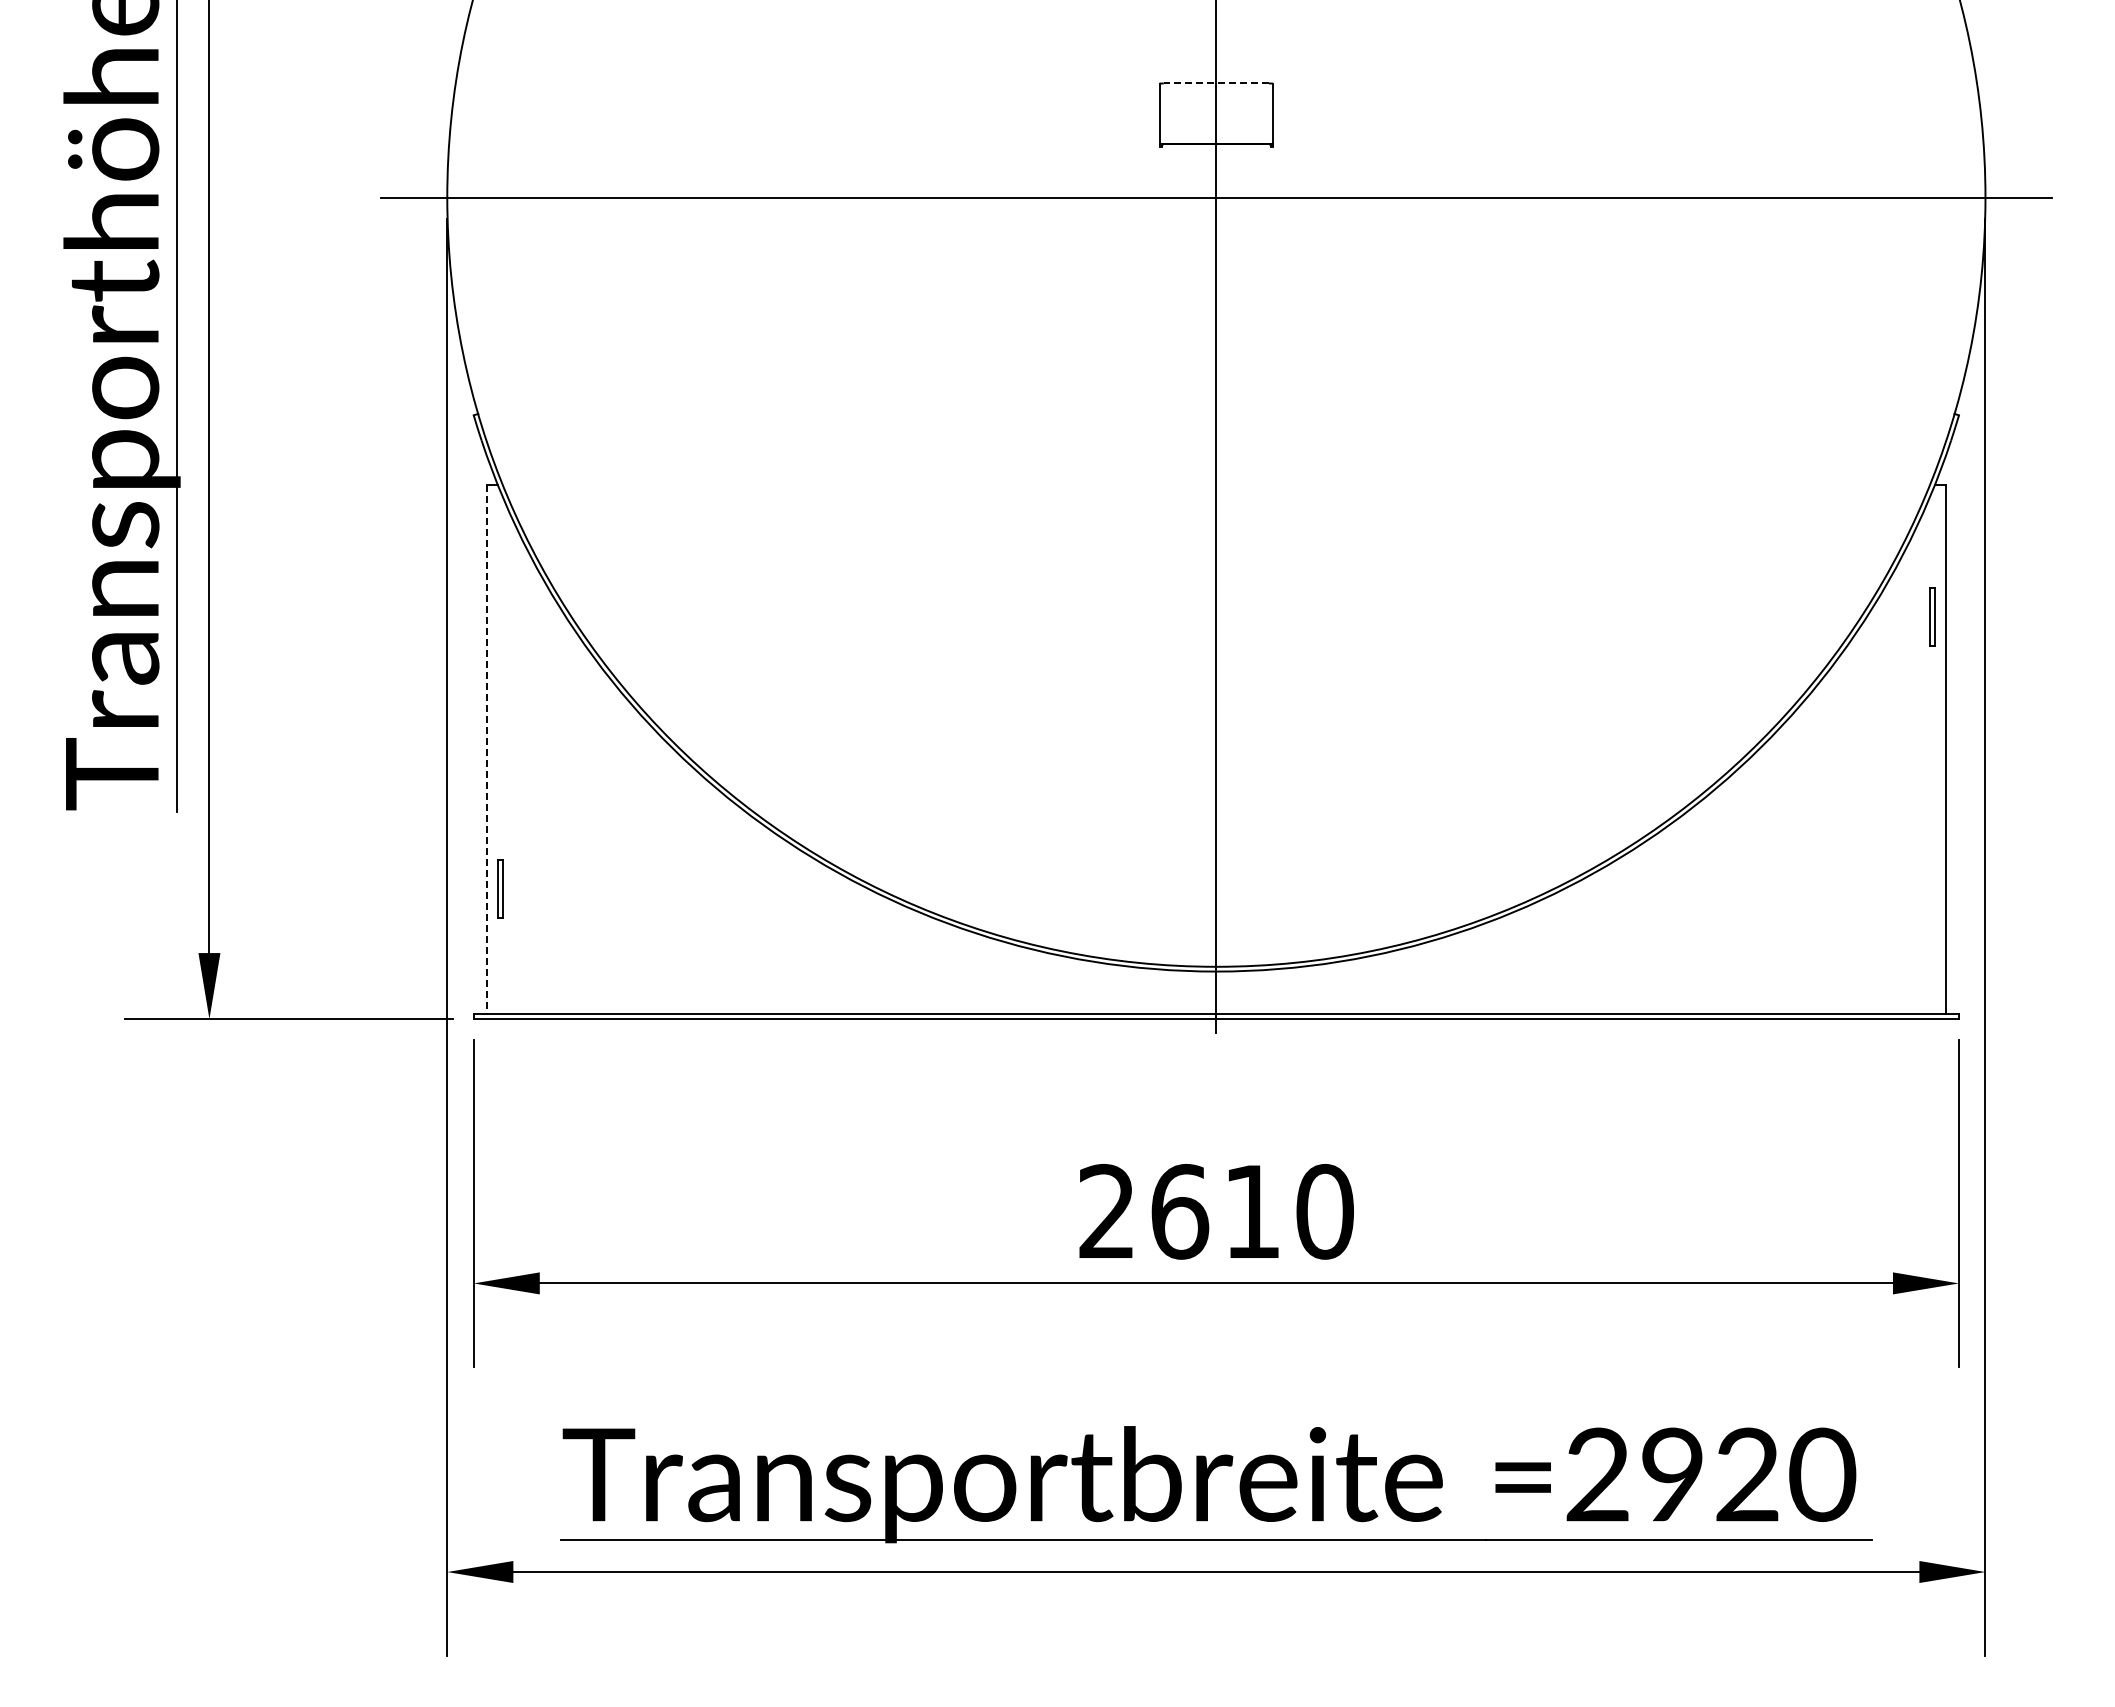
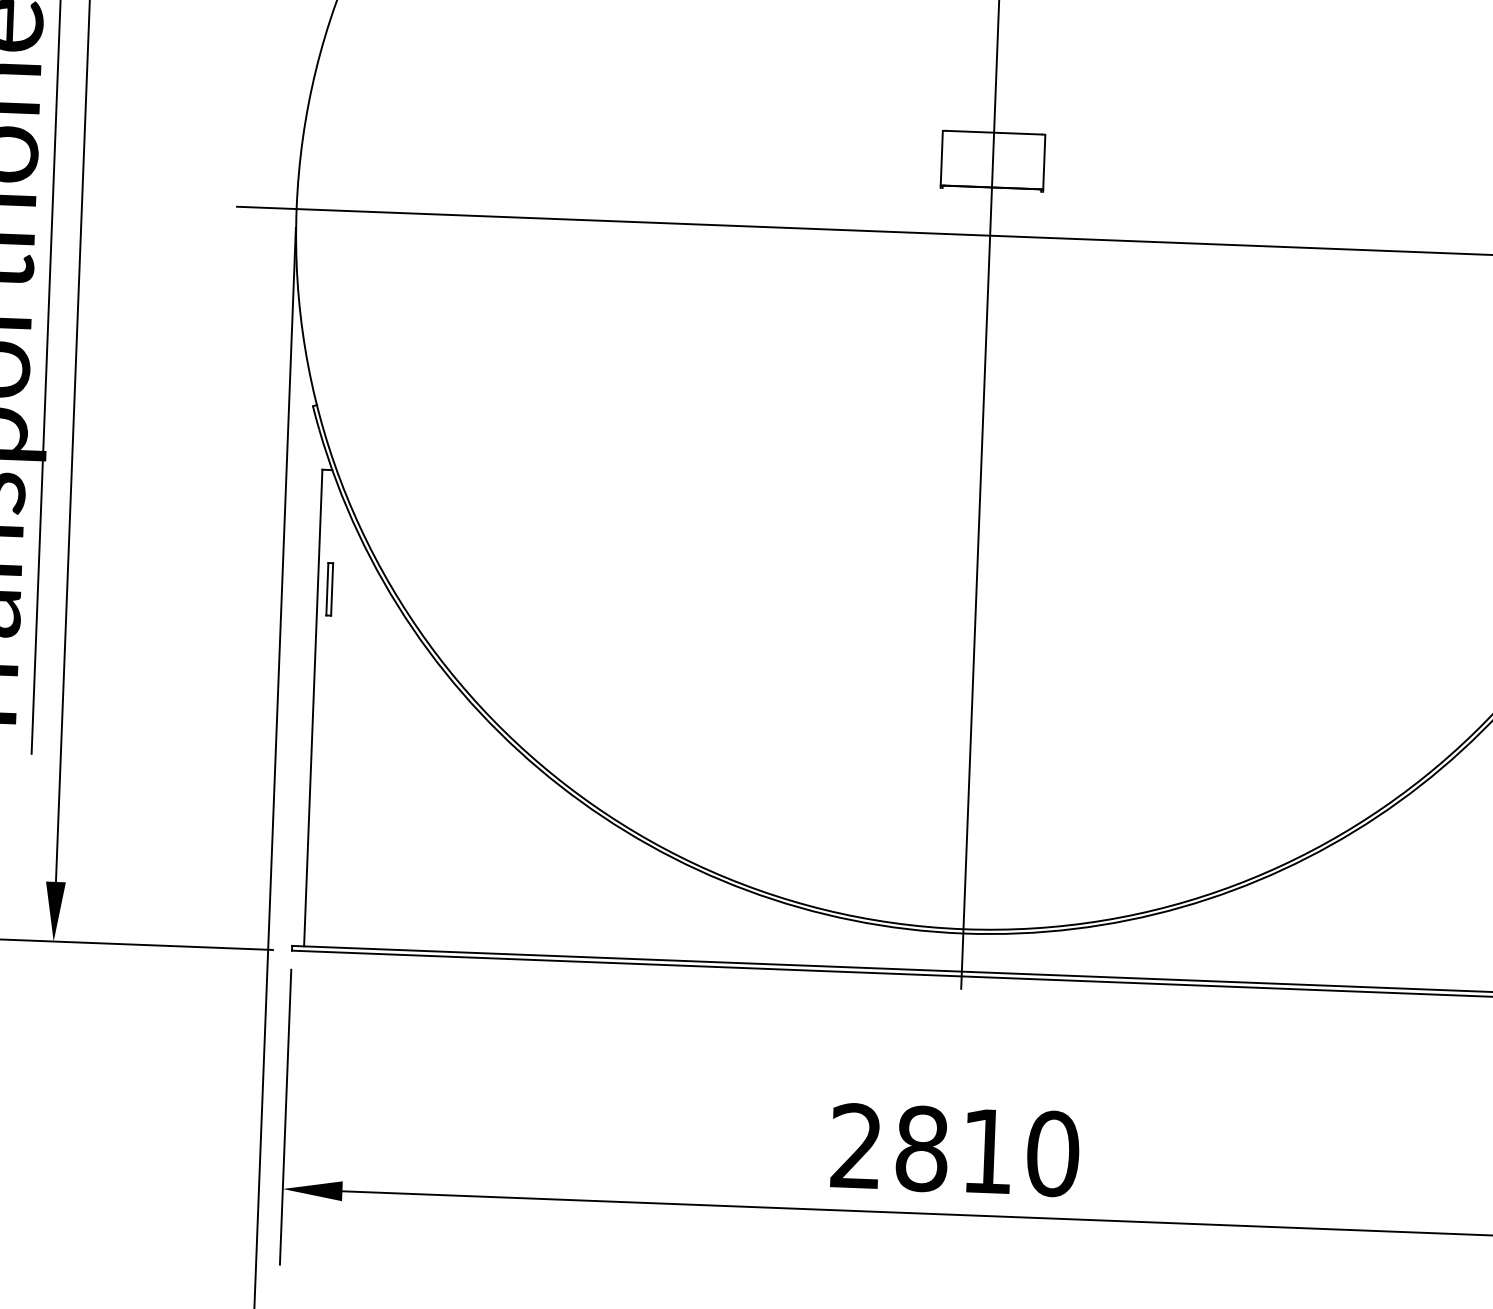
line: (1216, 83) -> (994, 132), dashed -> solid
line: (486, 750) -> (312, 708), dashed -> solid
part: (500, 888) -> (330, 588), moved
text: (1180, 1211) -> (922, 1148), 2610 -> 2810

